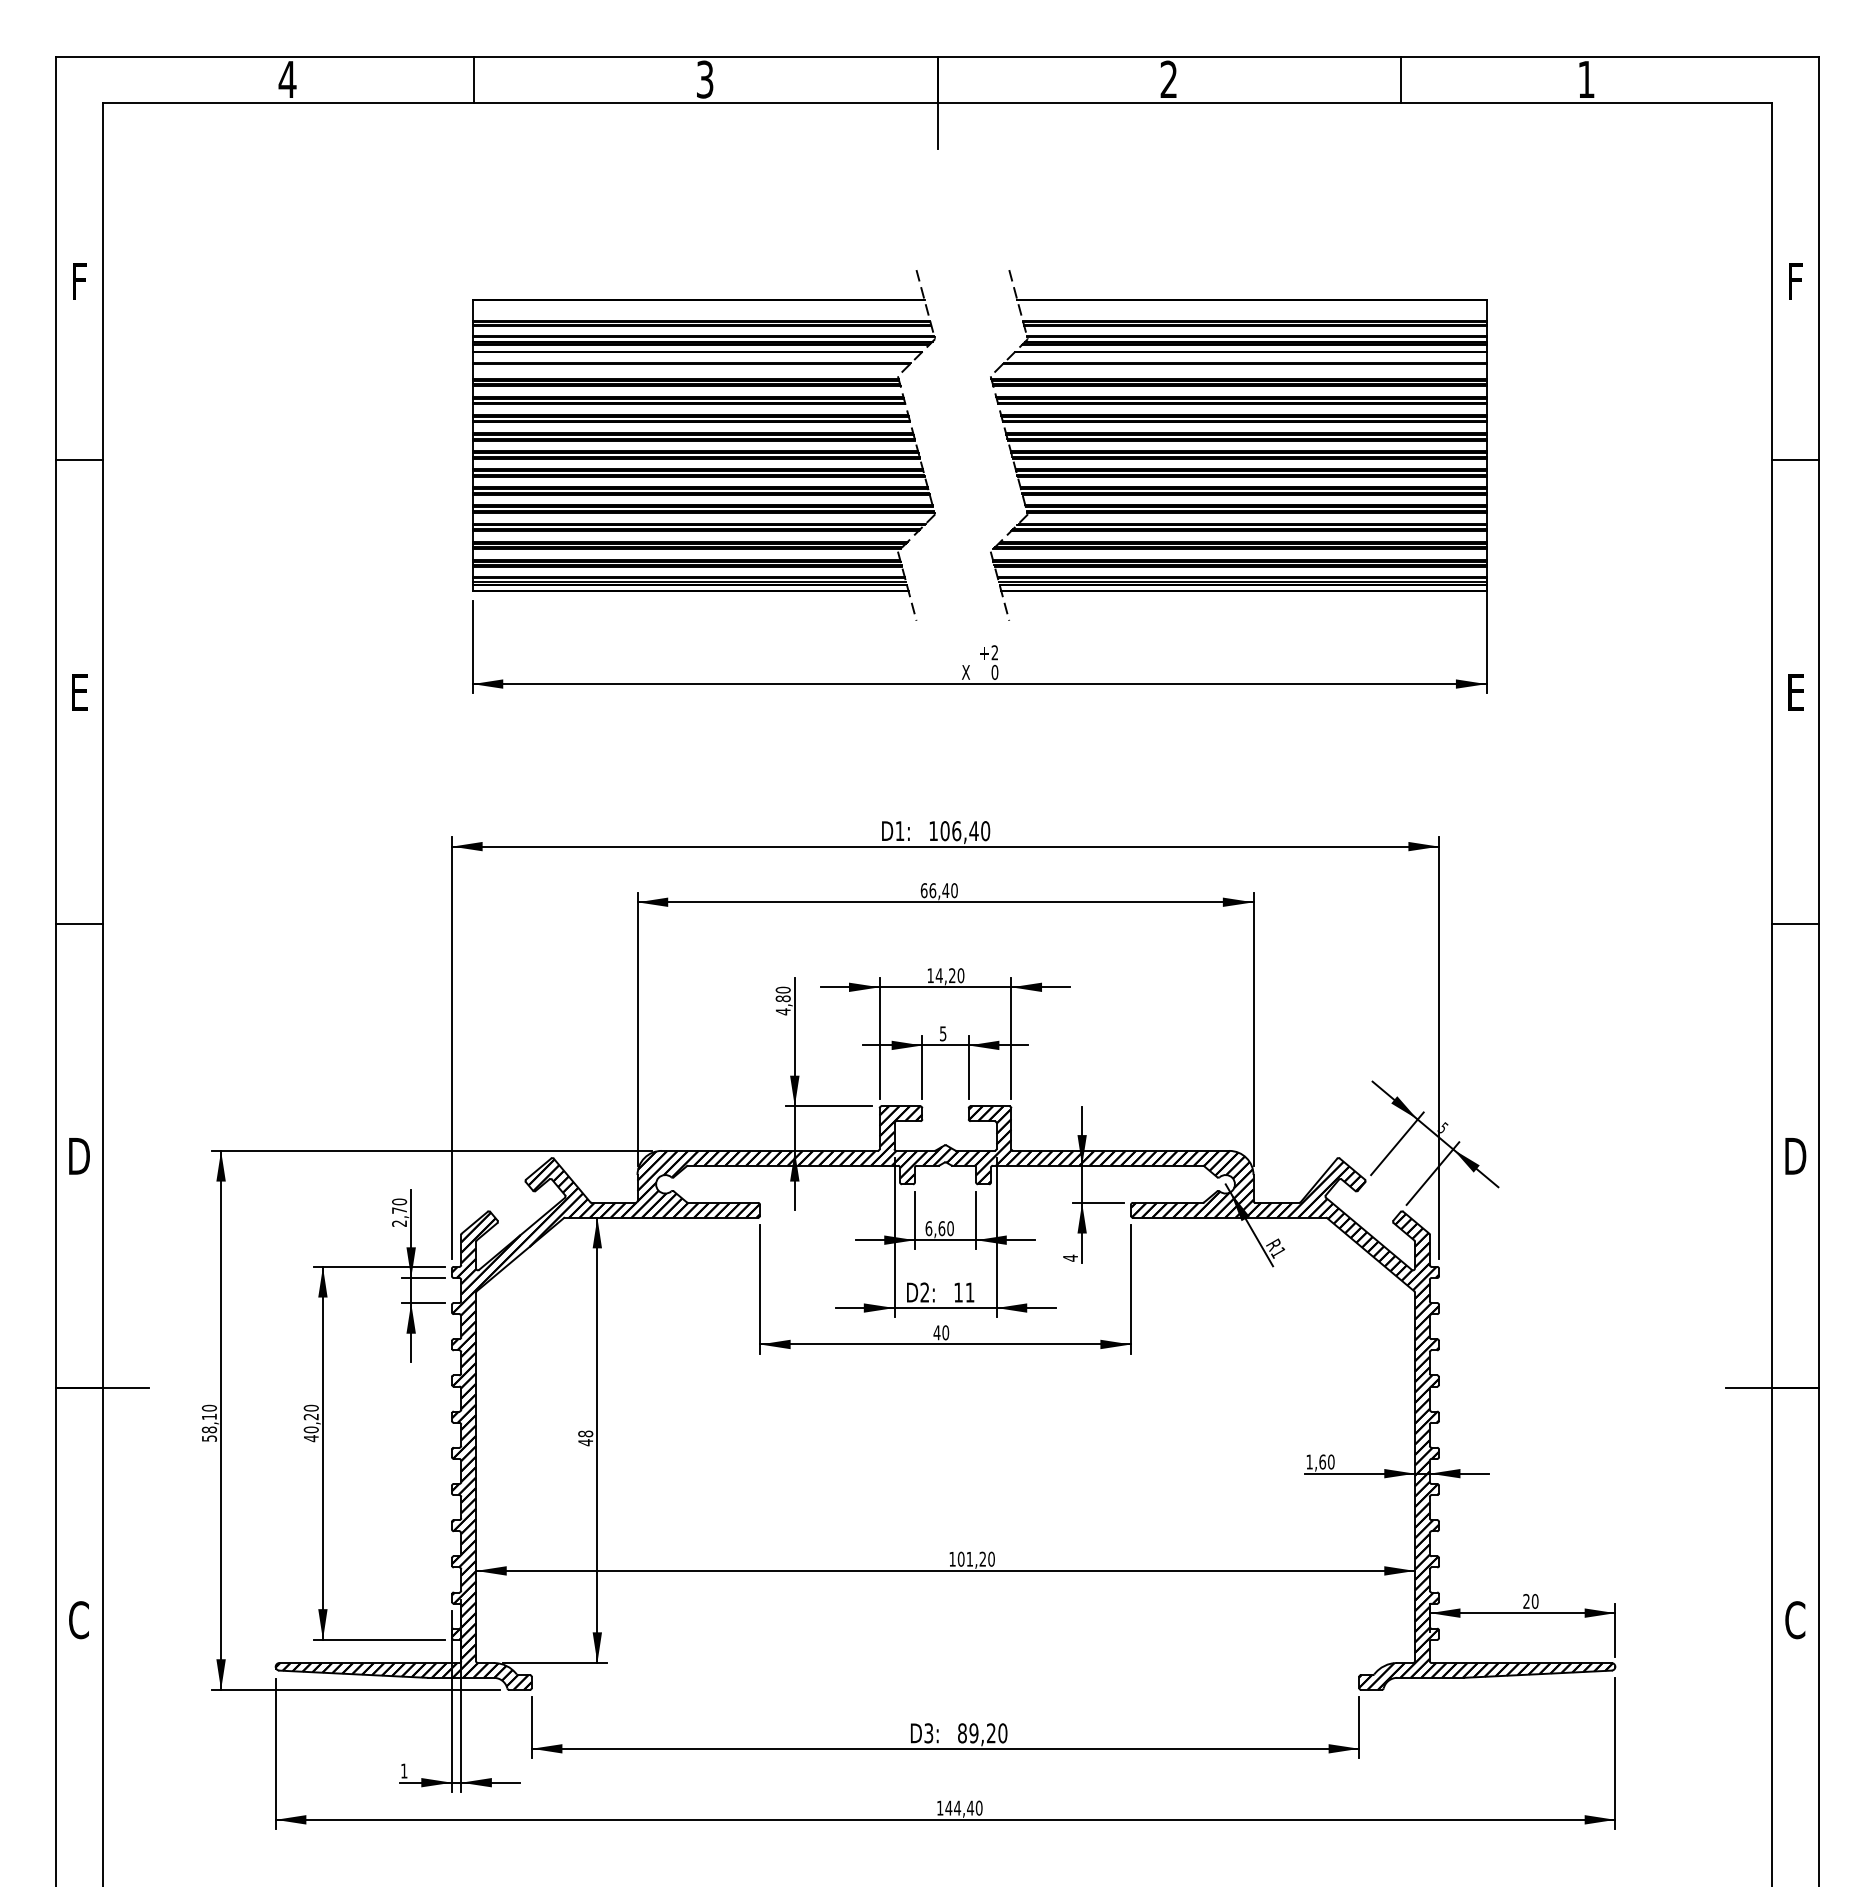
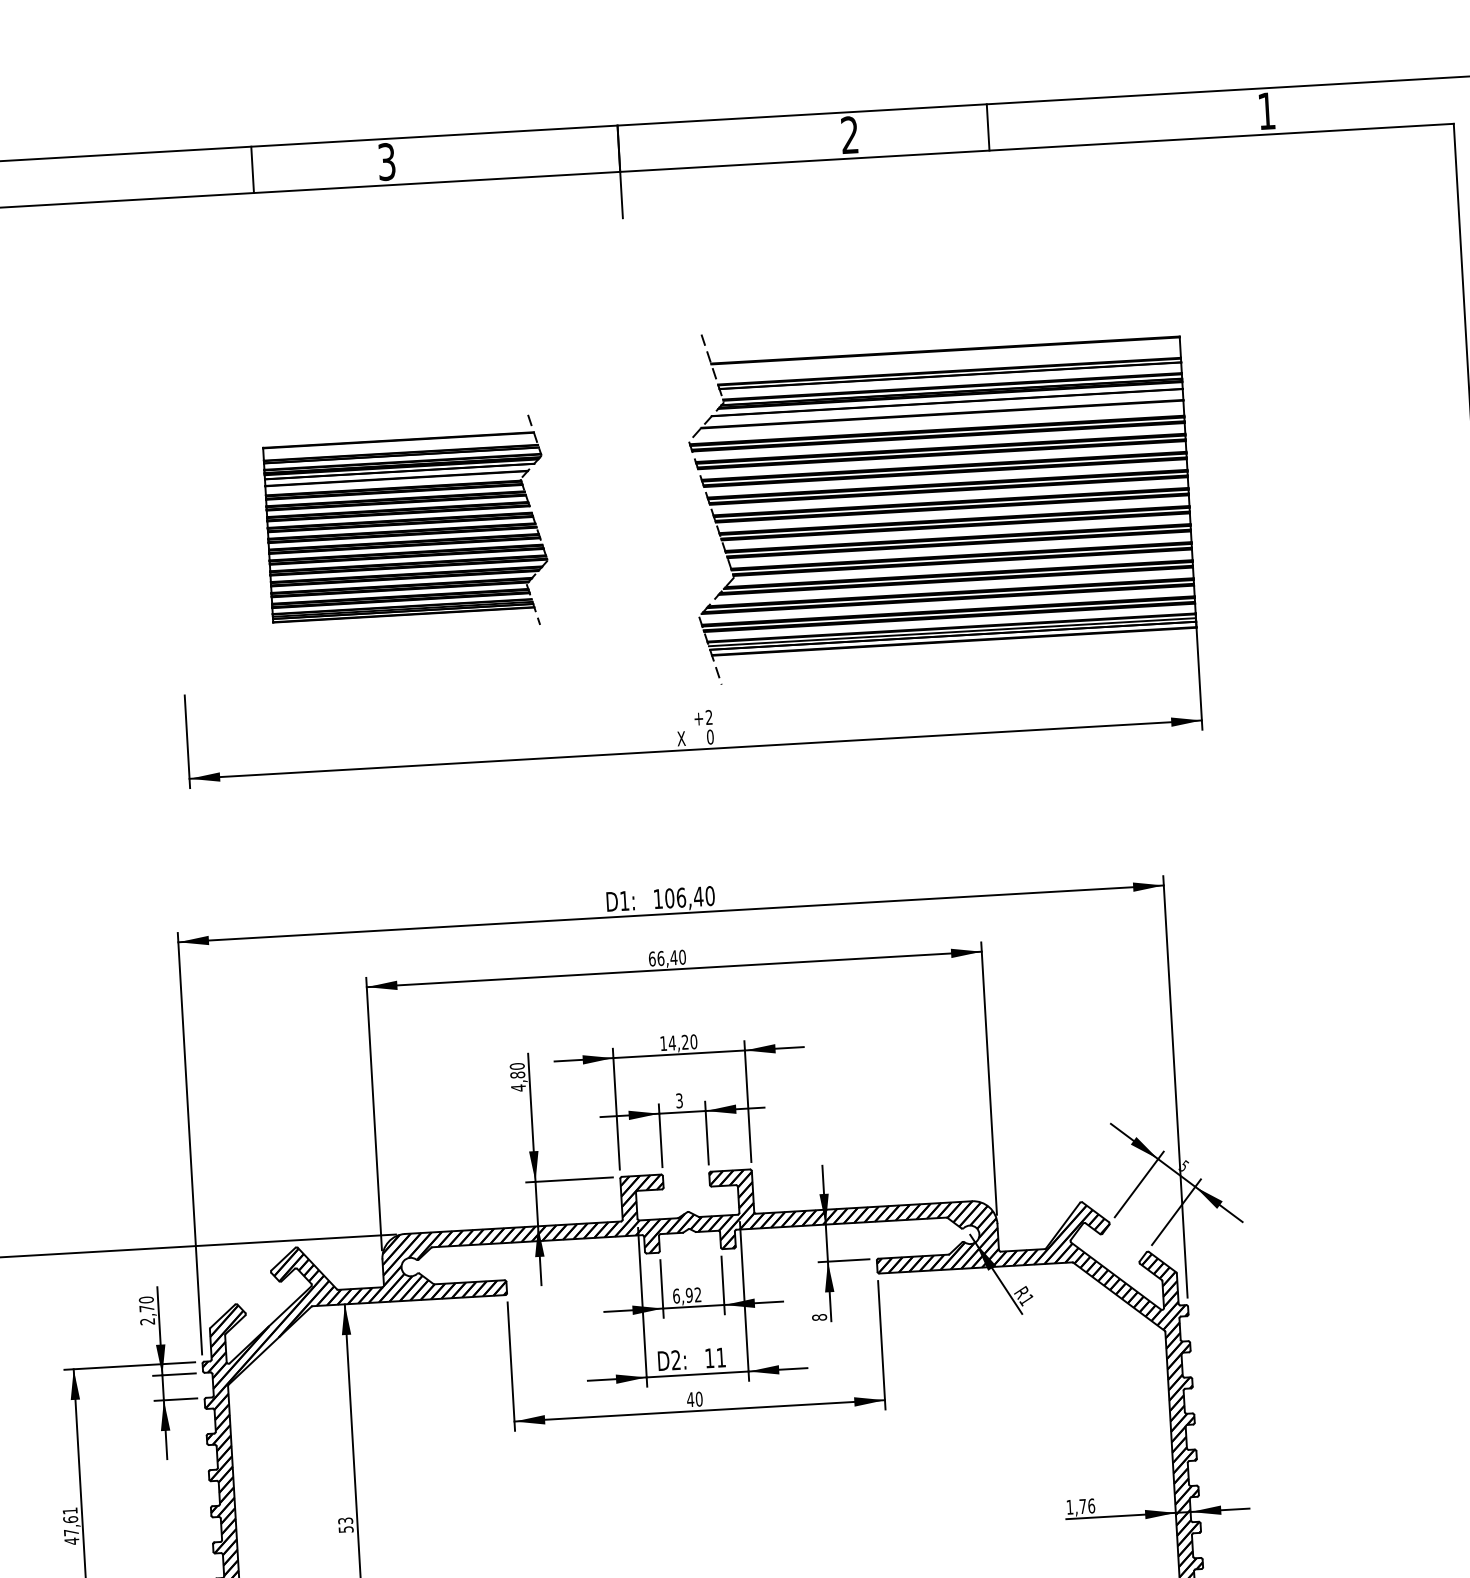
line: (473, 79) -> (252, 169), moved
line: (1401, 79) -> (988, 127), moved
part: (703, 445) -> (406, 527), size x0.6
text: (943, 1033) -> (679, 1100), 5 -> 3
text: (945, 1228) -> (693, 1295), 6,60 -> 6,92
text: (1070, 1257) -> (819, 1316), 4 -> 8
text: (310, 1418) -> (69, 1521), 40,20 -> 47,61
text: (585, 1438) -> (345, 1525), 48 -> 53
text: (1326, 1461) -> (1086, 1505), 1,60 -> 1,76

